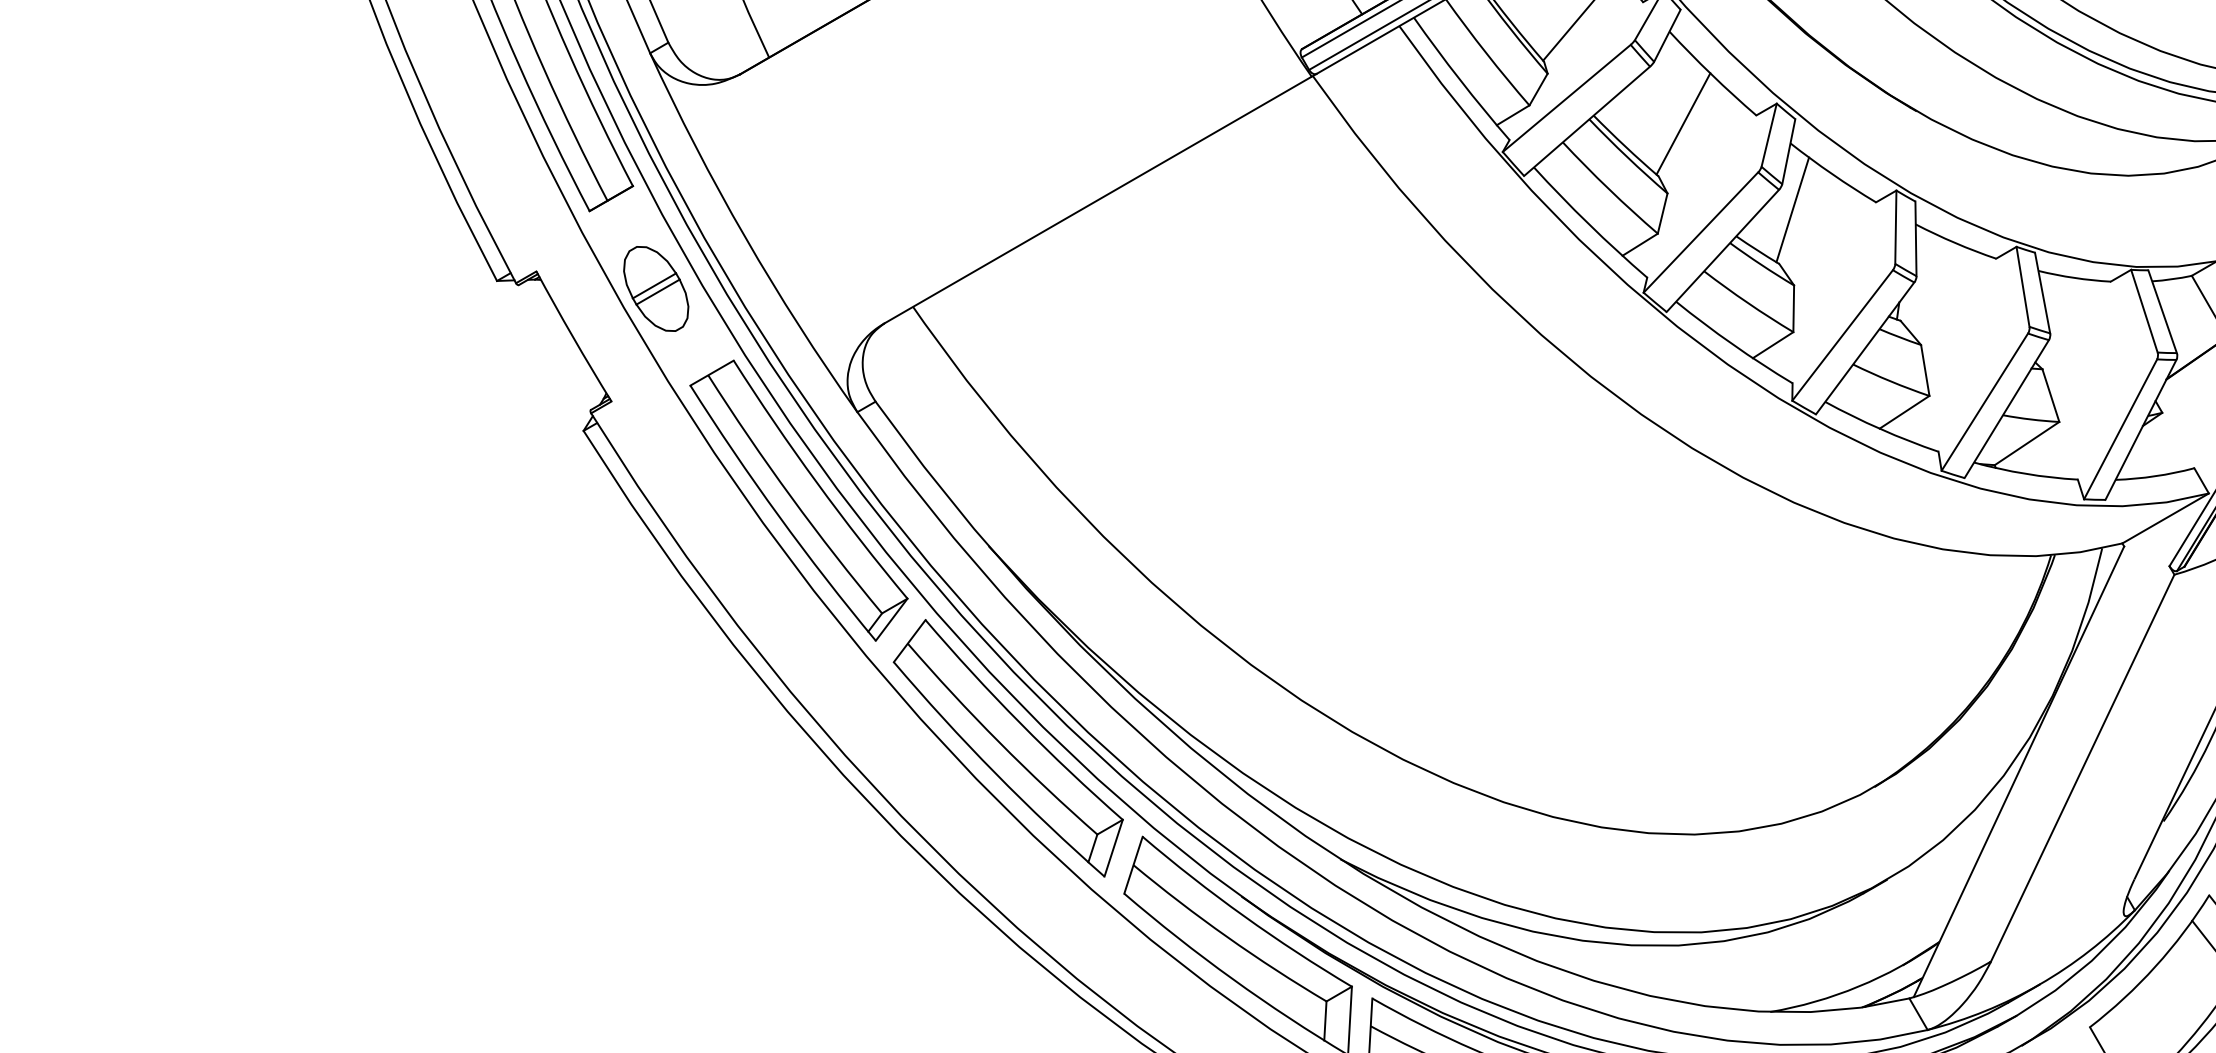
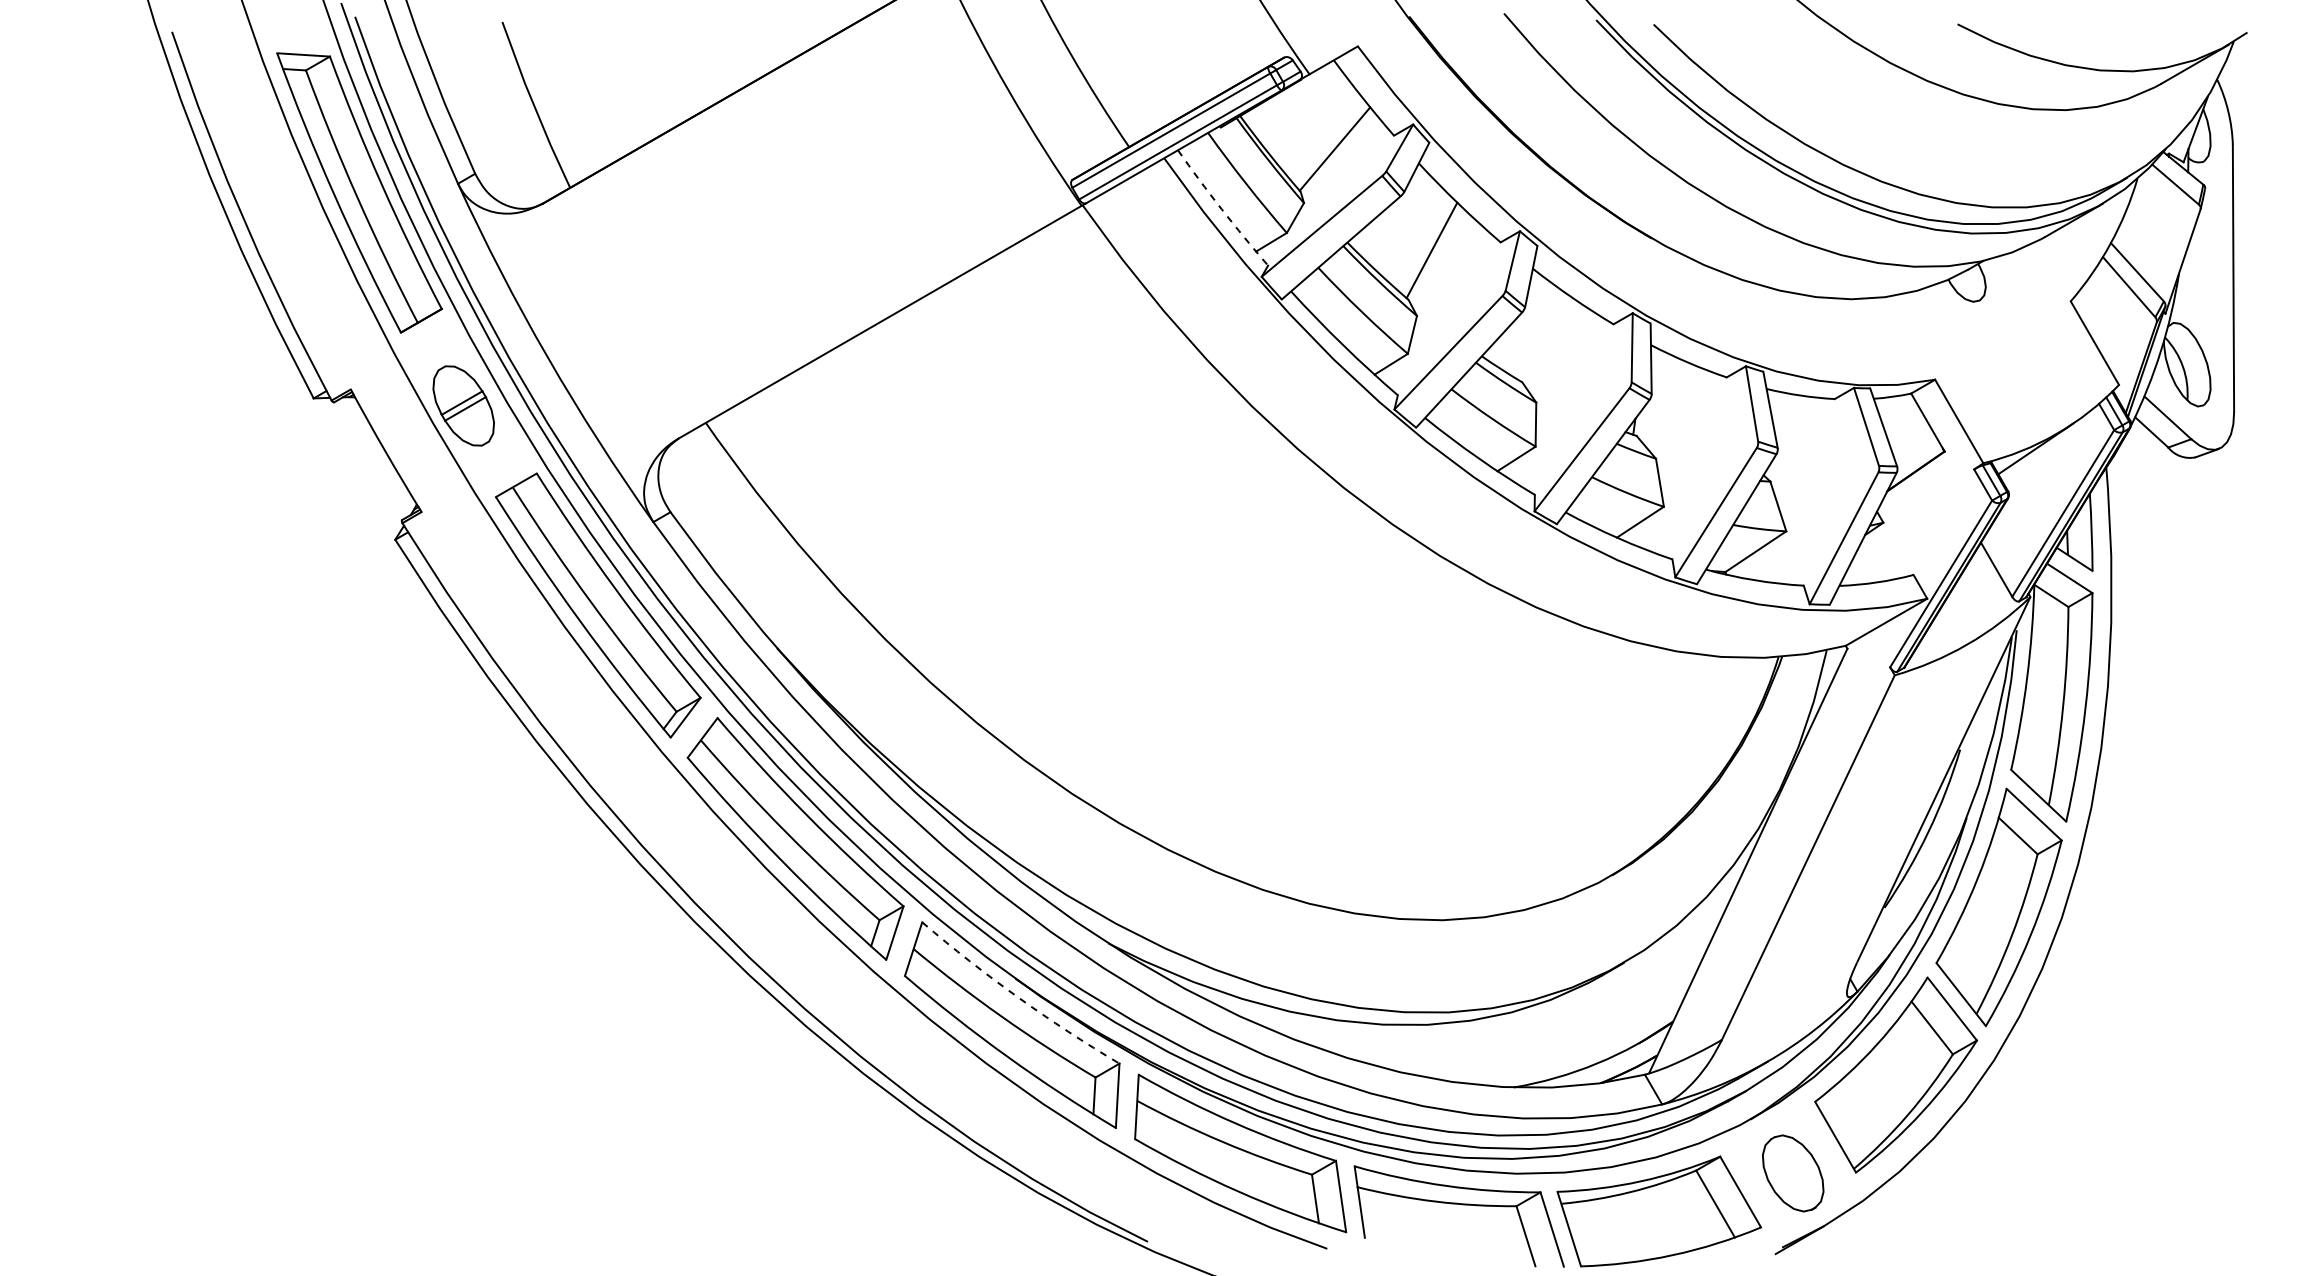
arc: (1460, 80) -> (1221, 209), solid -> dashed
line: (1792, 209) -> (1534, 331), removed
arc: (1243, 916) -> (1017, 997), solid -> dashed

